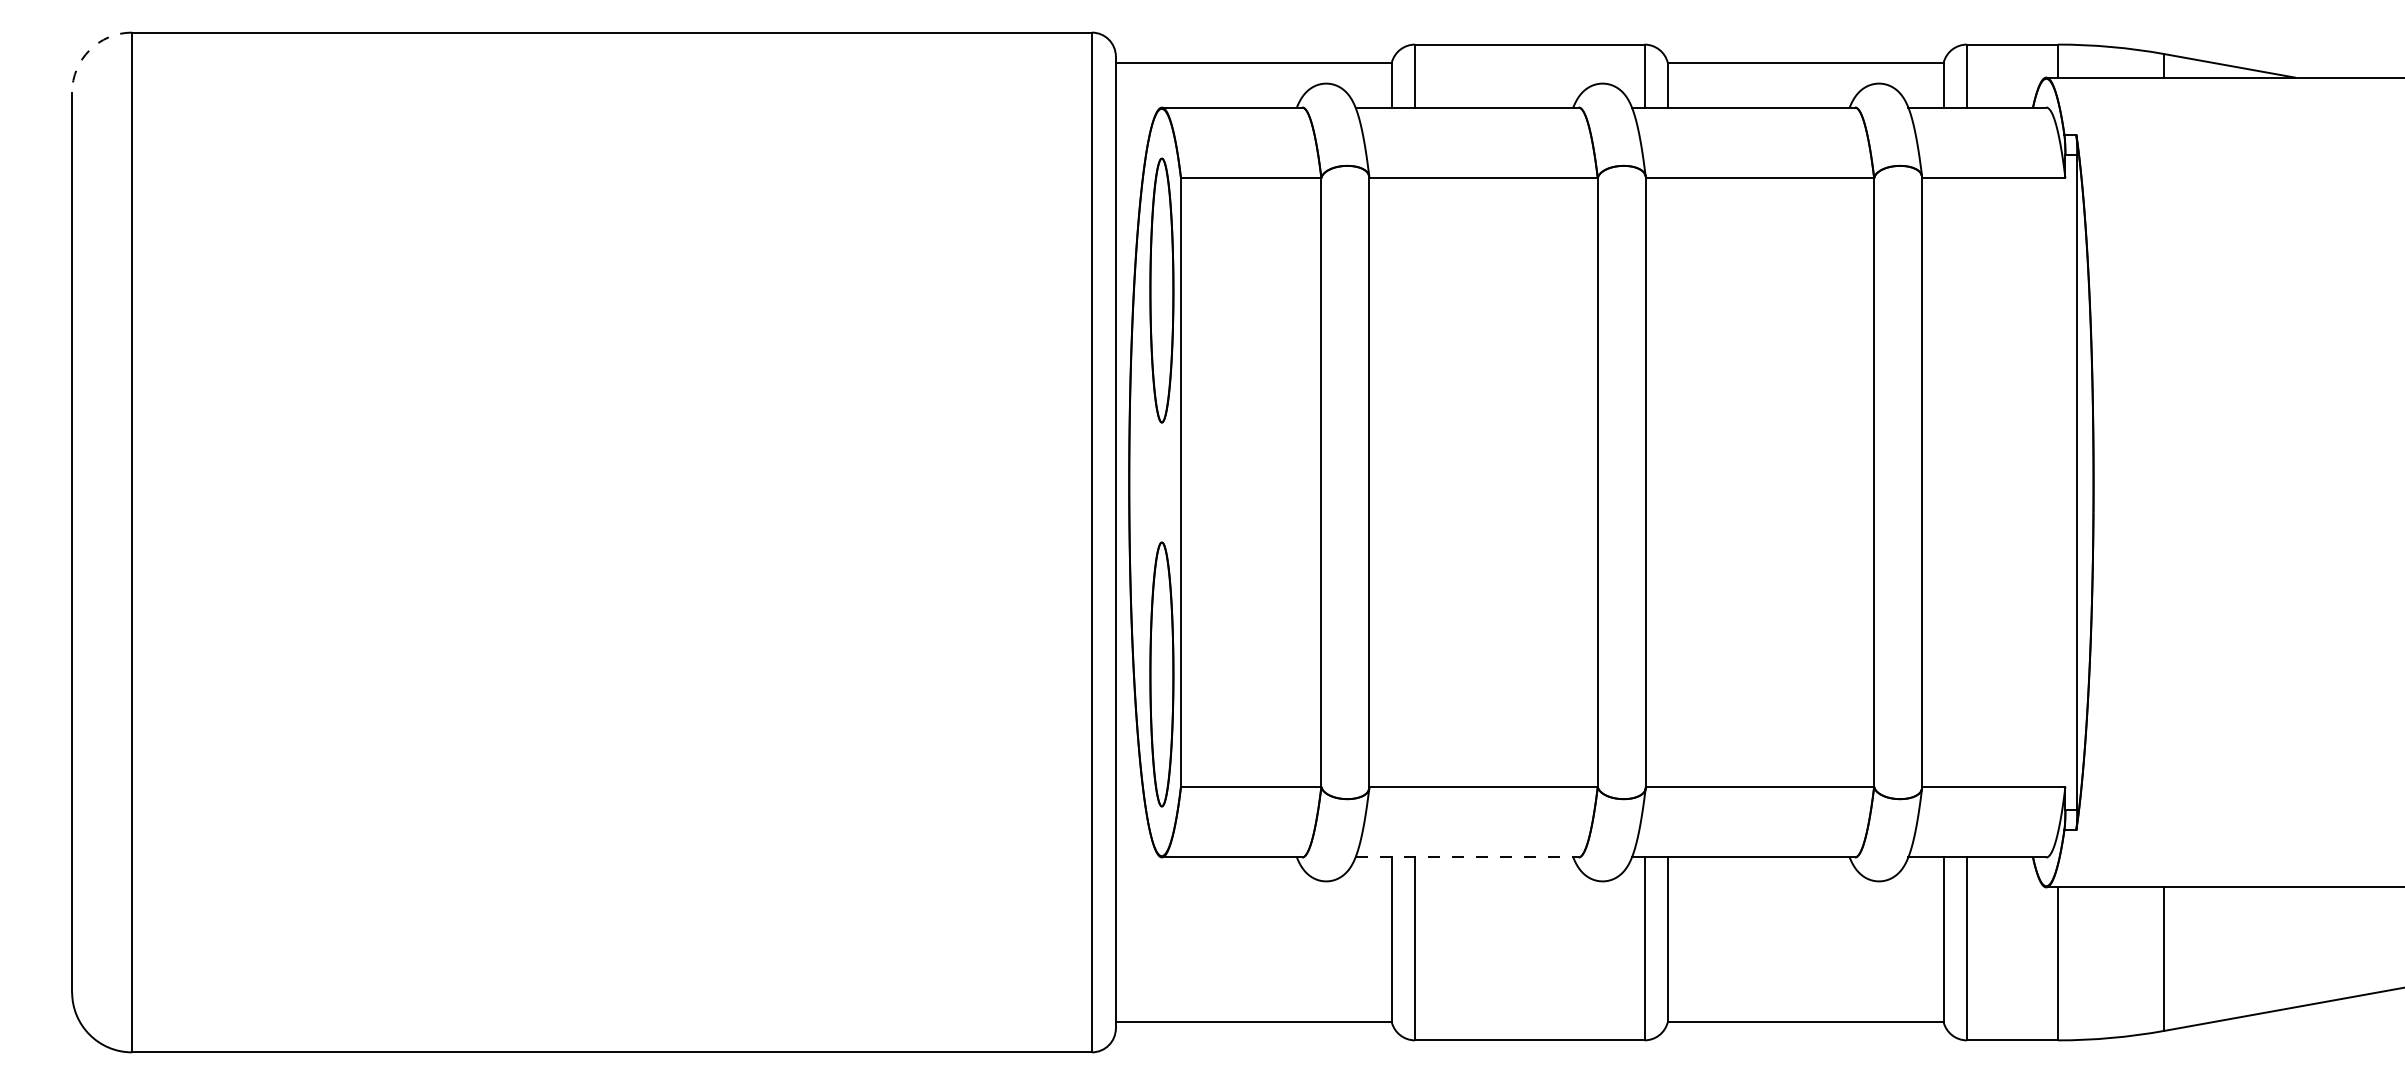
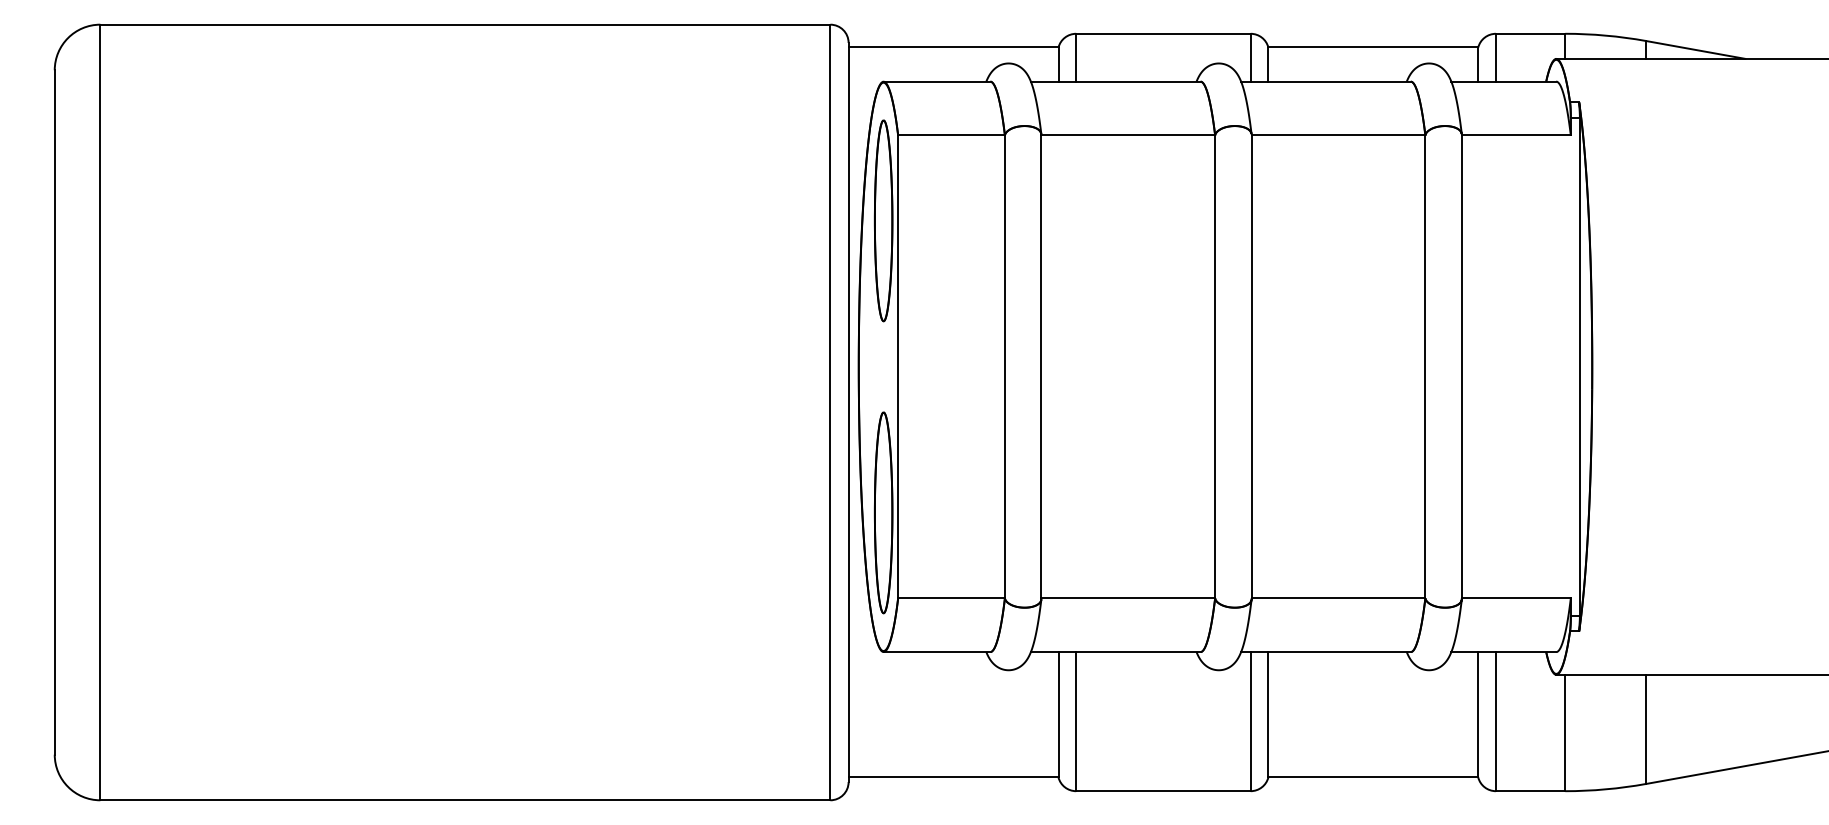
arc: (89, 50) -> (67, 38), dashed -> solid
line: (1467, 857) -> (1116, 652), dashed -> solid

